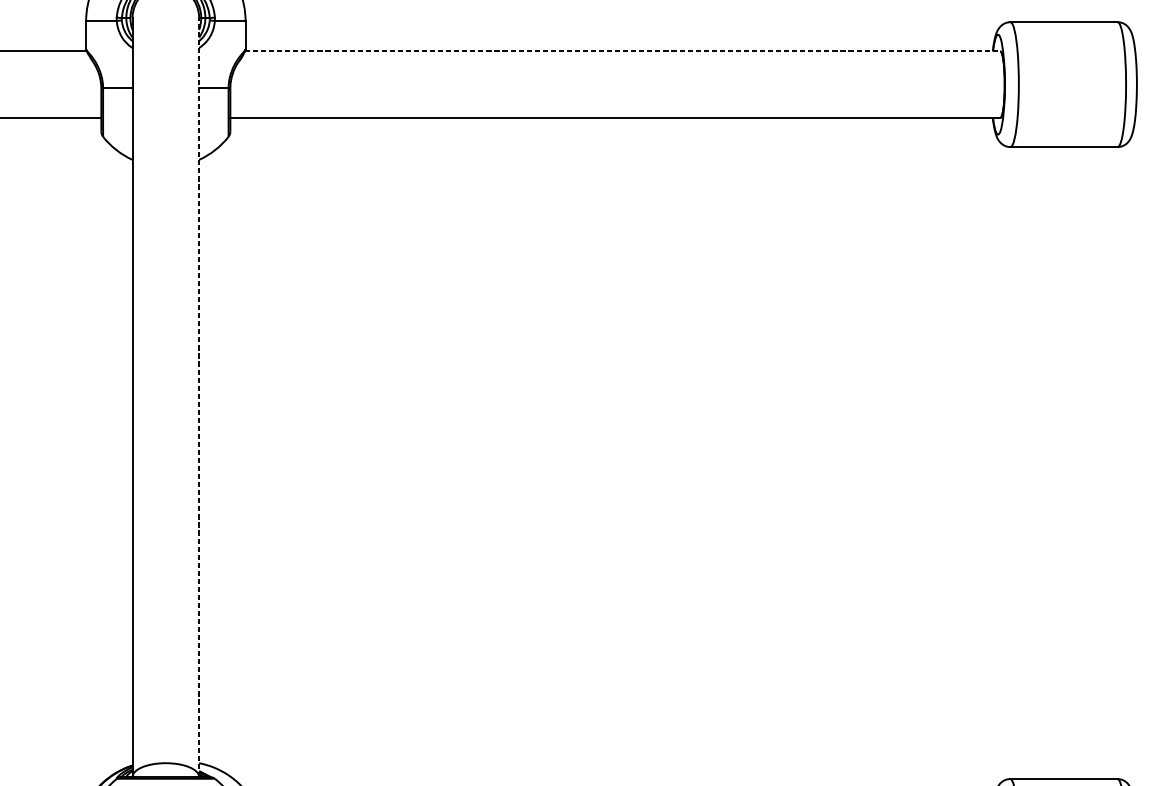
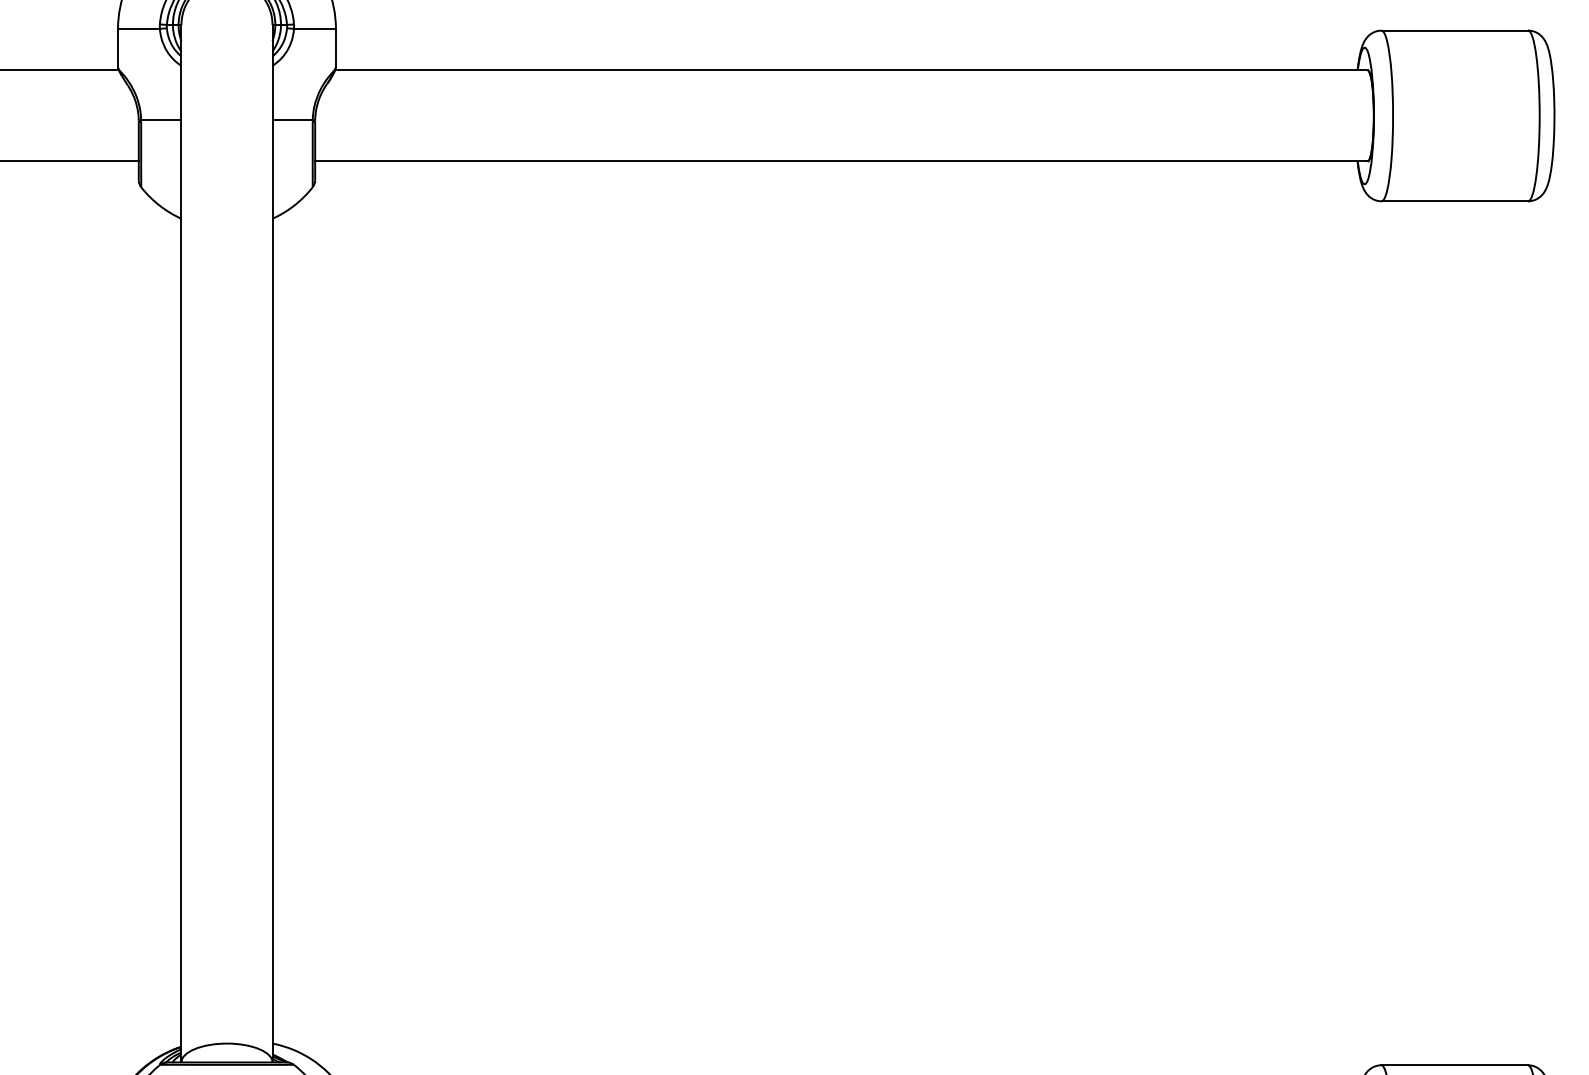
line: (622, 51) -> (851, 70), dashed -> solid
line: (199, 397) -> (272, 543), dashed -> solid

